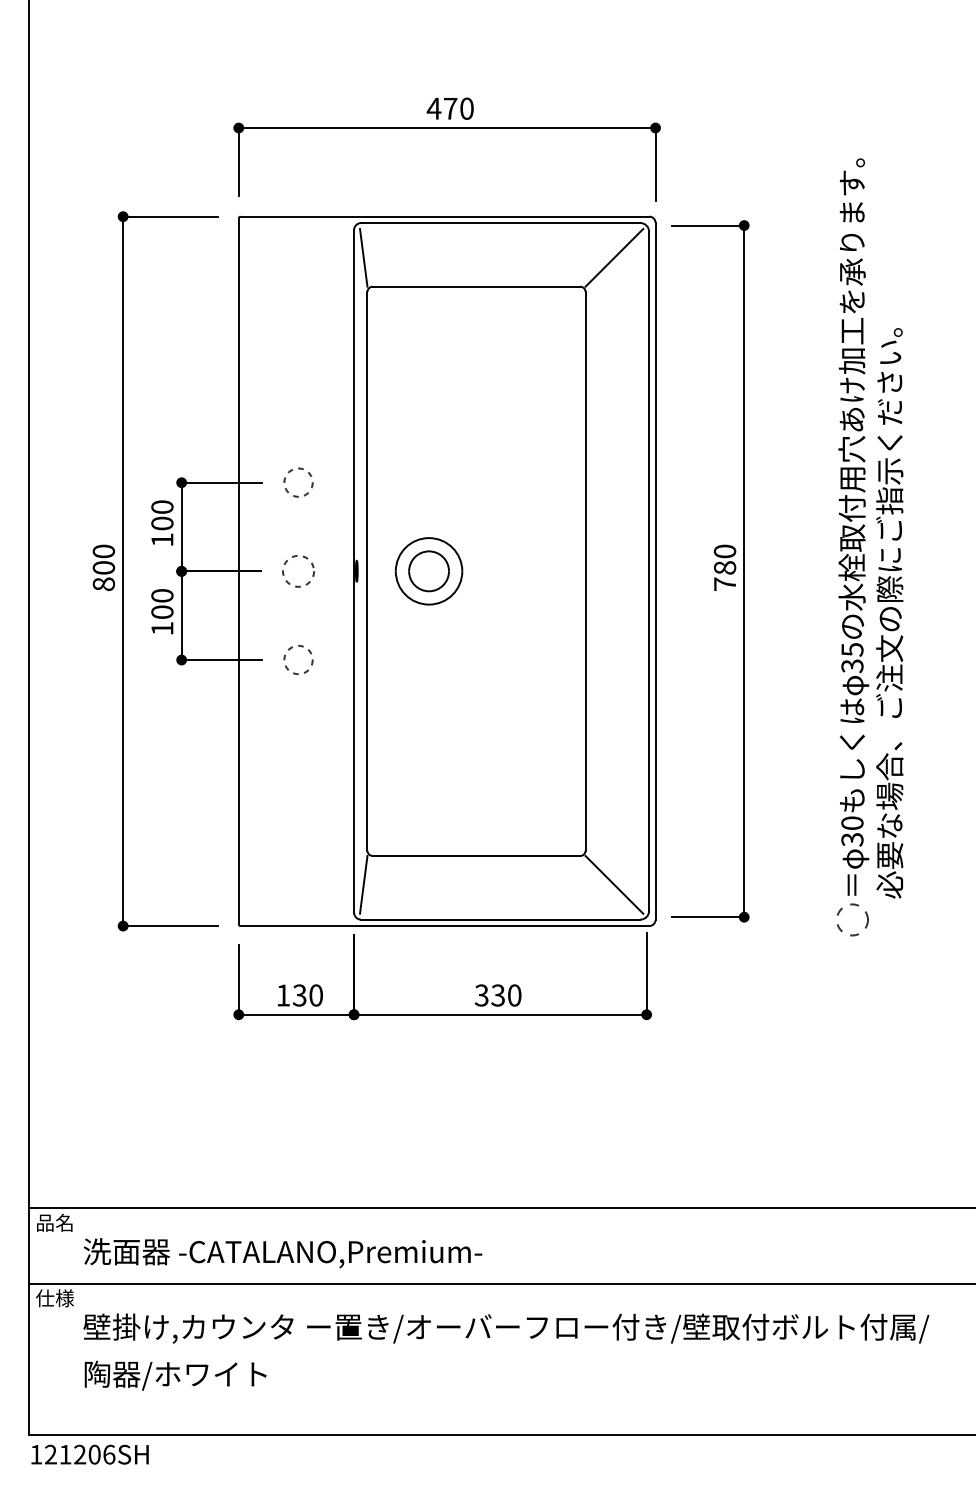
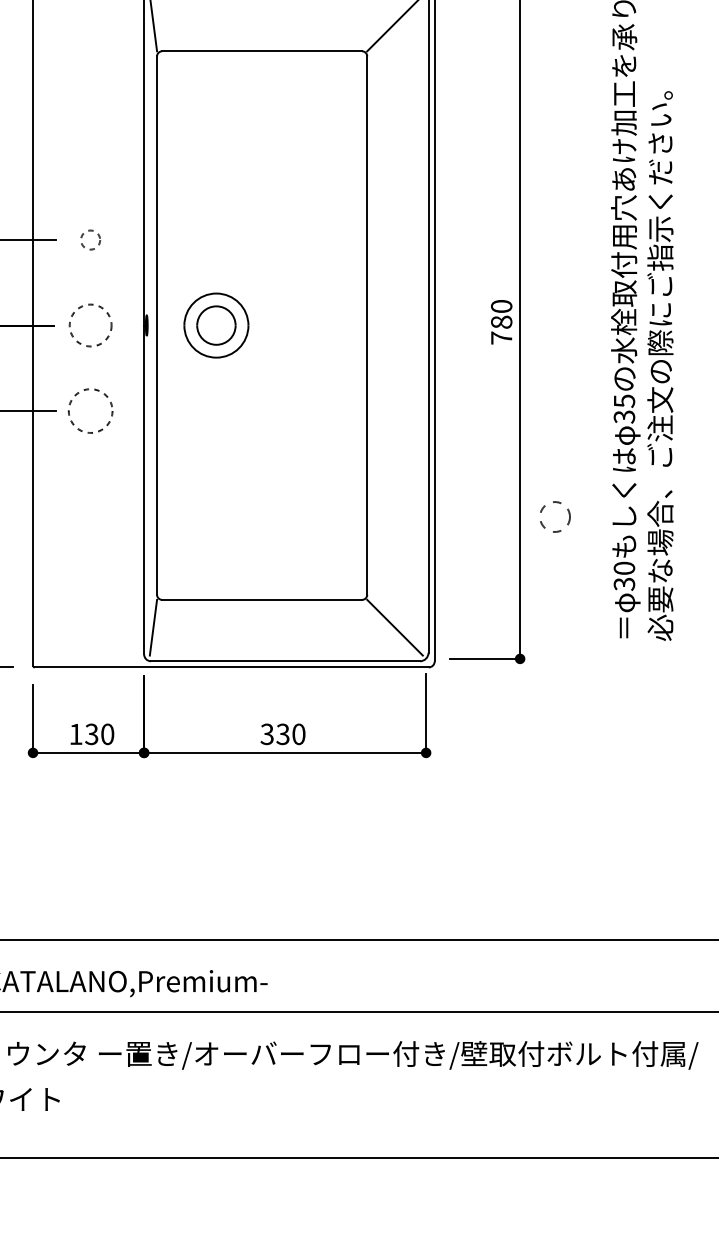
circle: (298, 482) -> (90, 239), size x0.7
circle: (298, 571) -> (90, 325), size x1.4
circle: (298, 659) -> (90, 410), size x1.6
circle: (852, 919) -> (555, 516), moved

